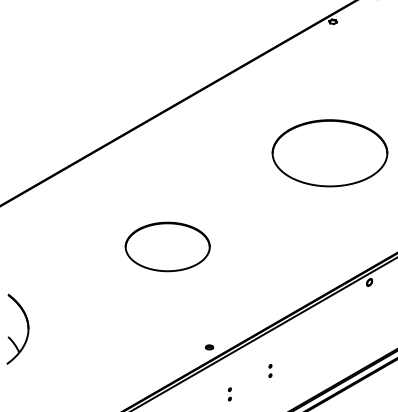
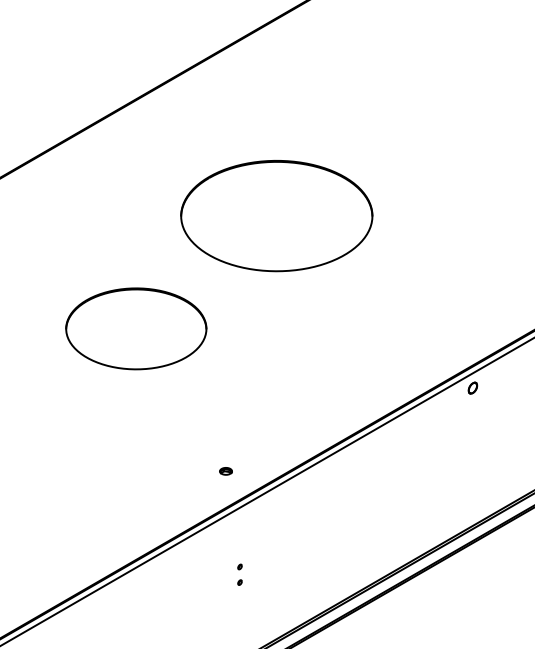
part: (329, 153) -> (275, 216), moved
part: (209, 347) -> (225, 471), moved
part: (270, 370) -> (307, 534), removed

